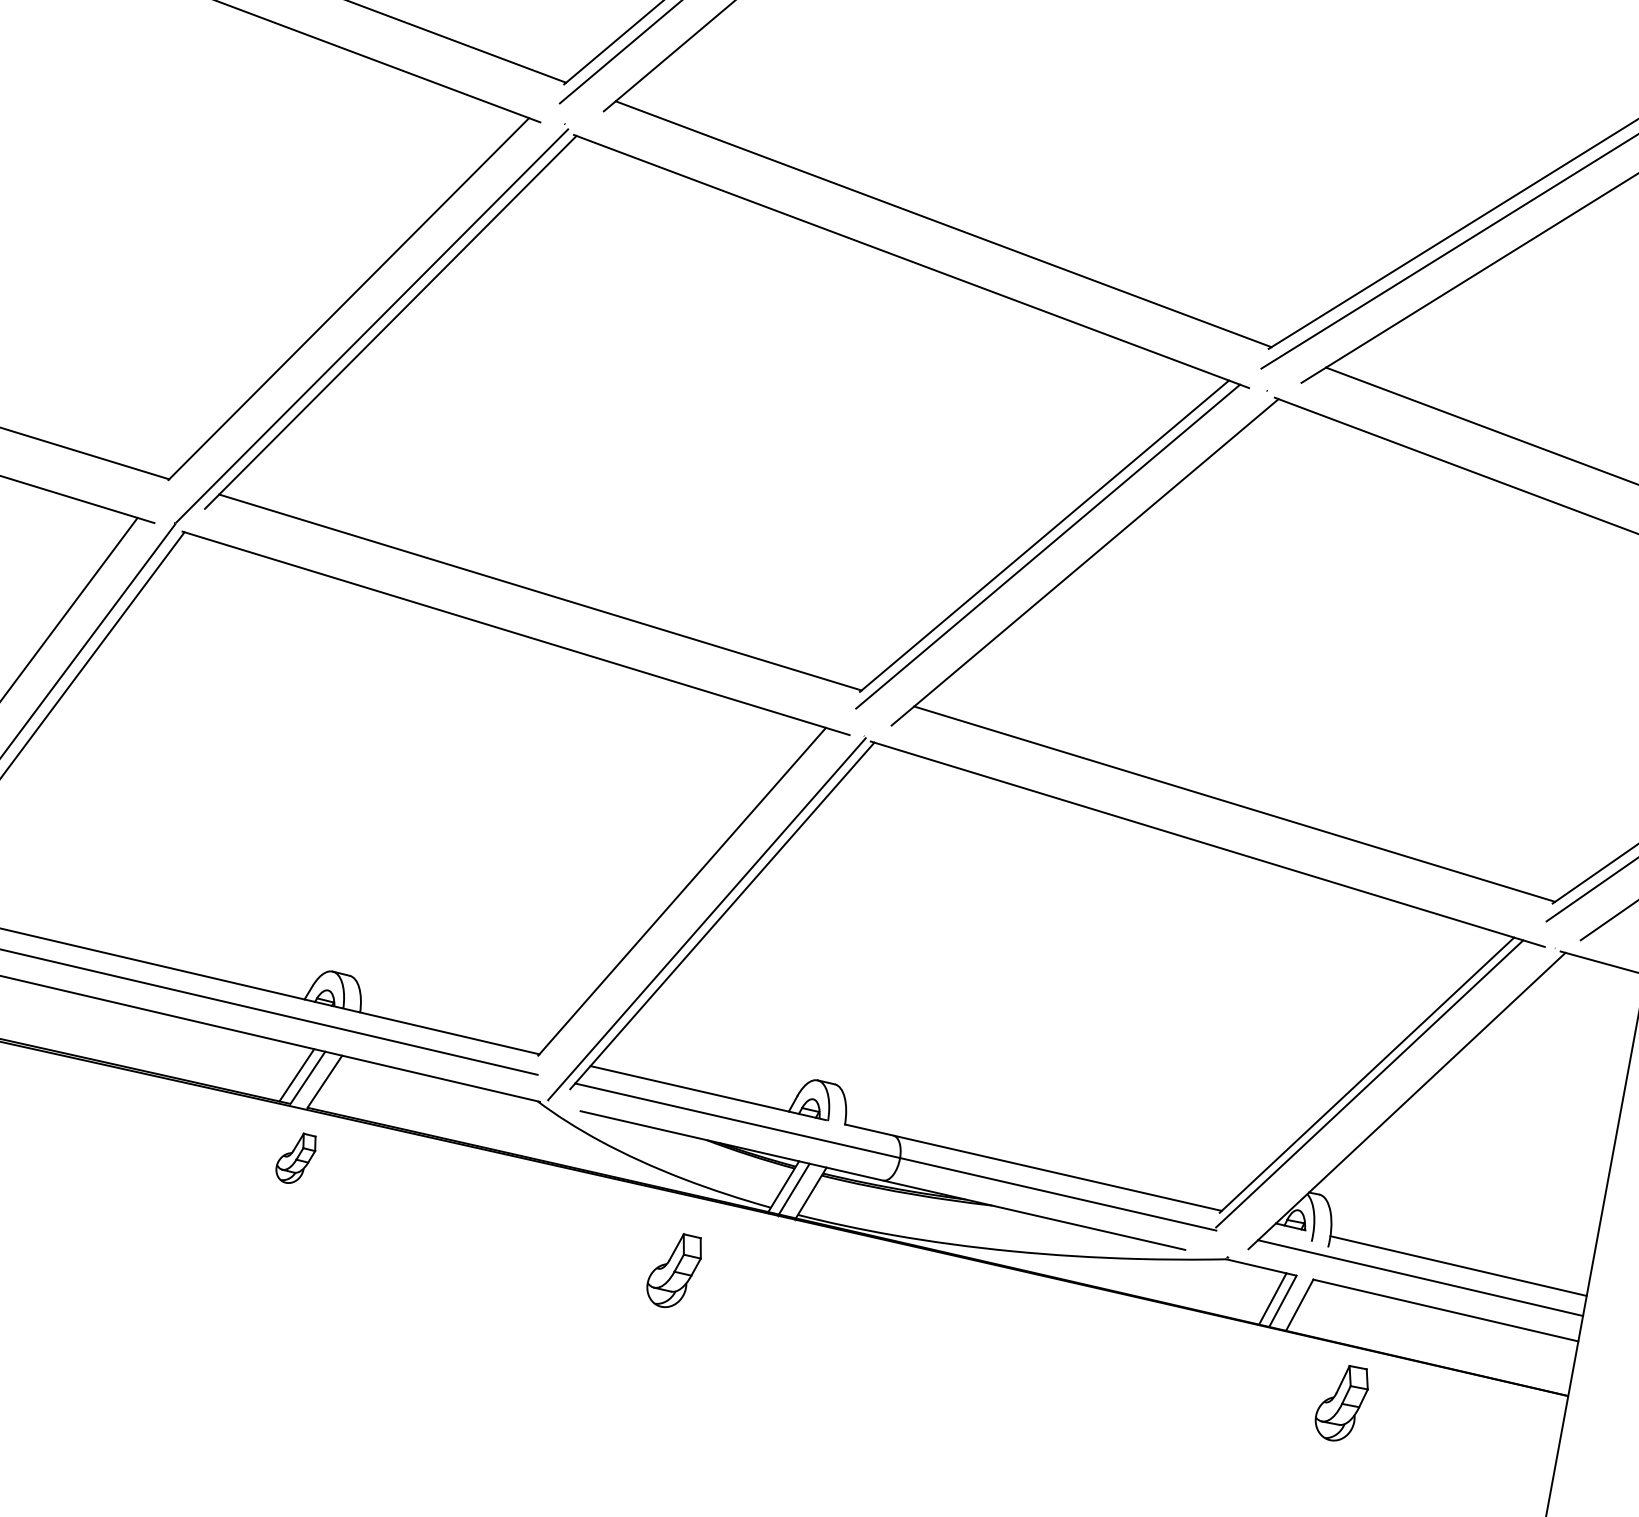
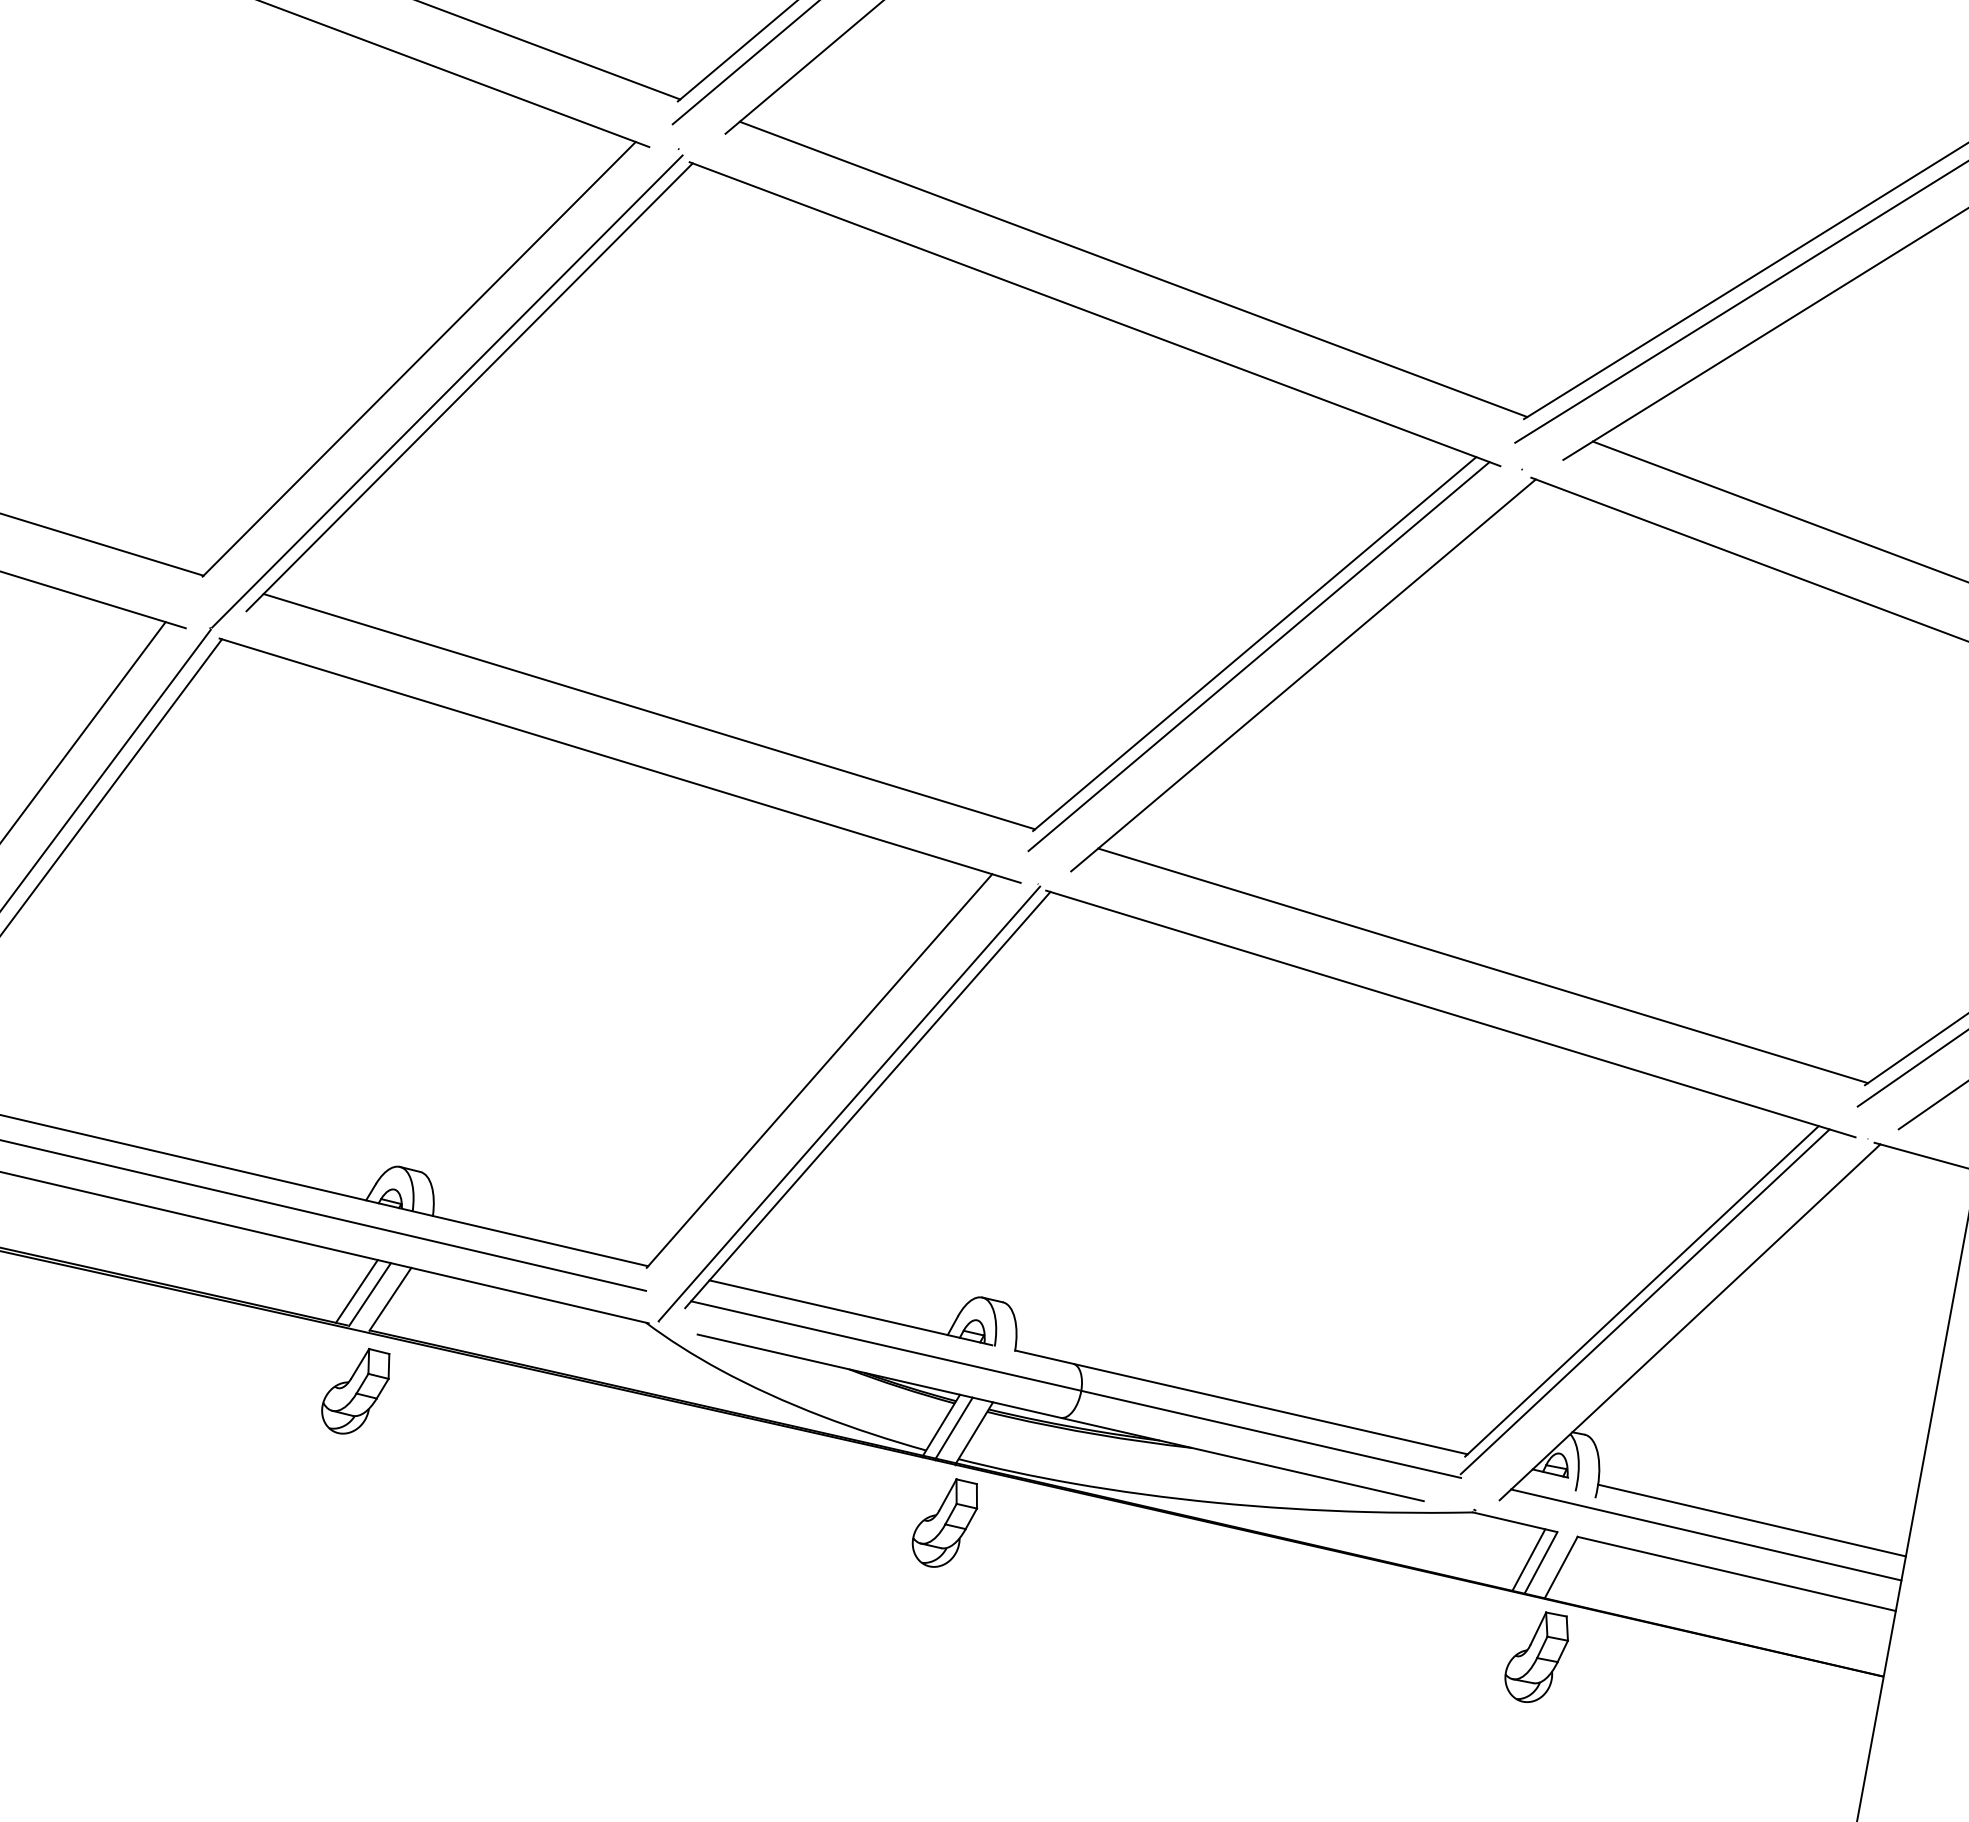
part: (295, 1157) -> (355, 1390), size x1.43
part: (673, 1270) -> (944, 1522), moved
part: (1341, 1402) -> (1536, 1656), moved

